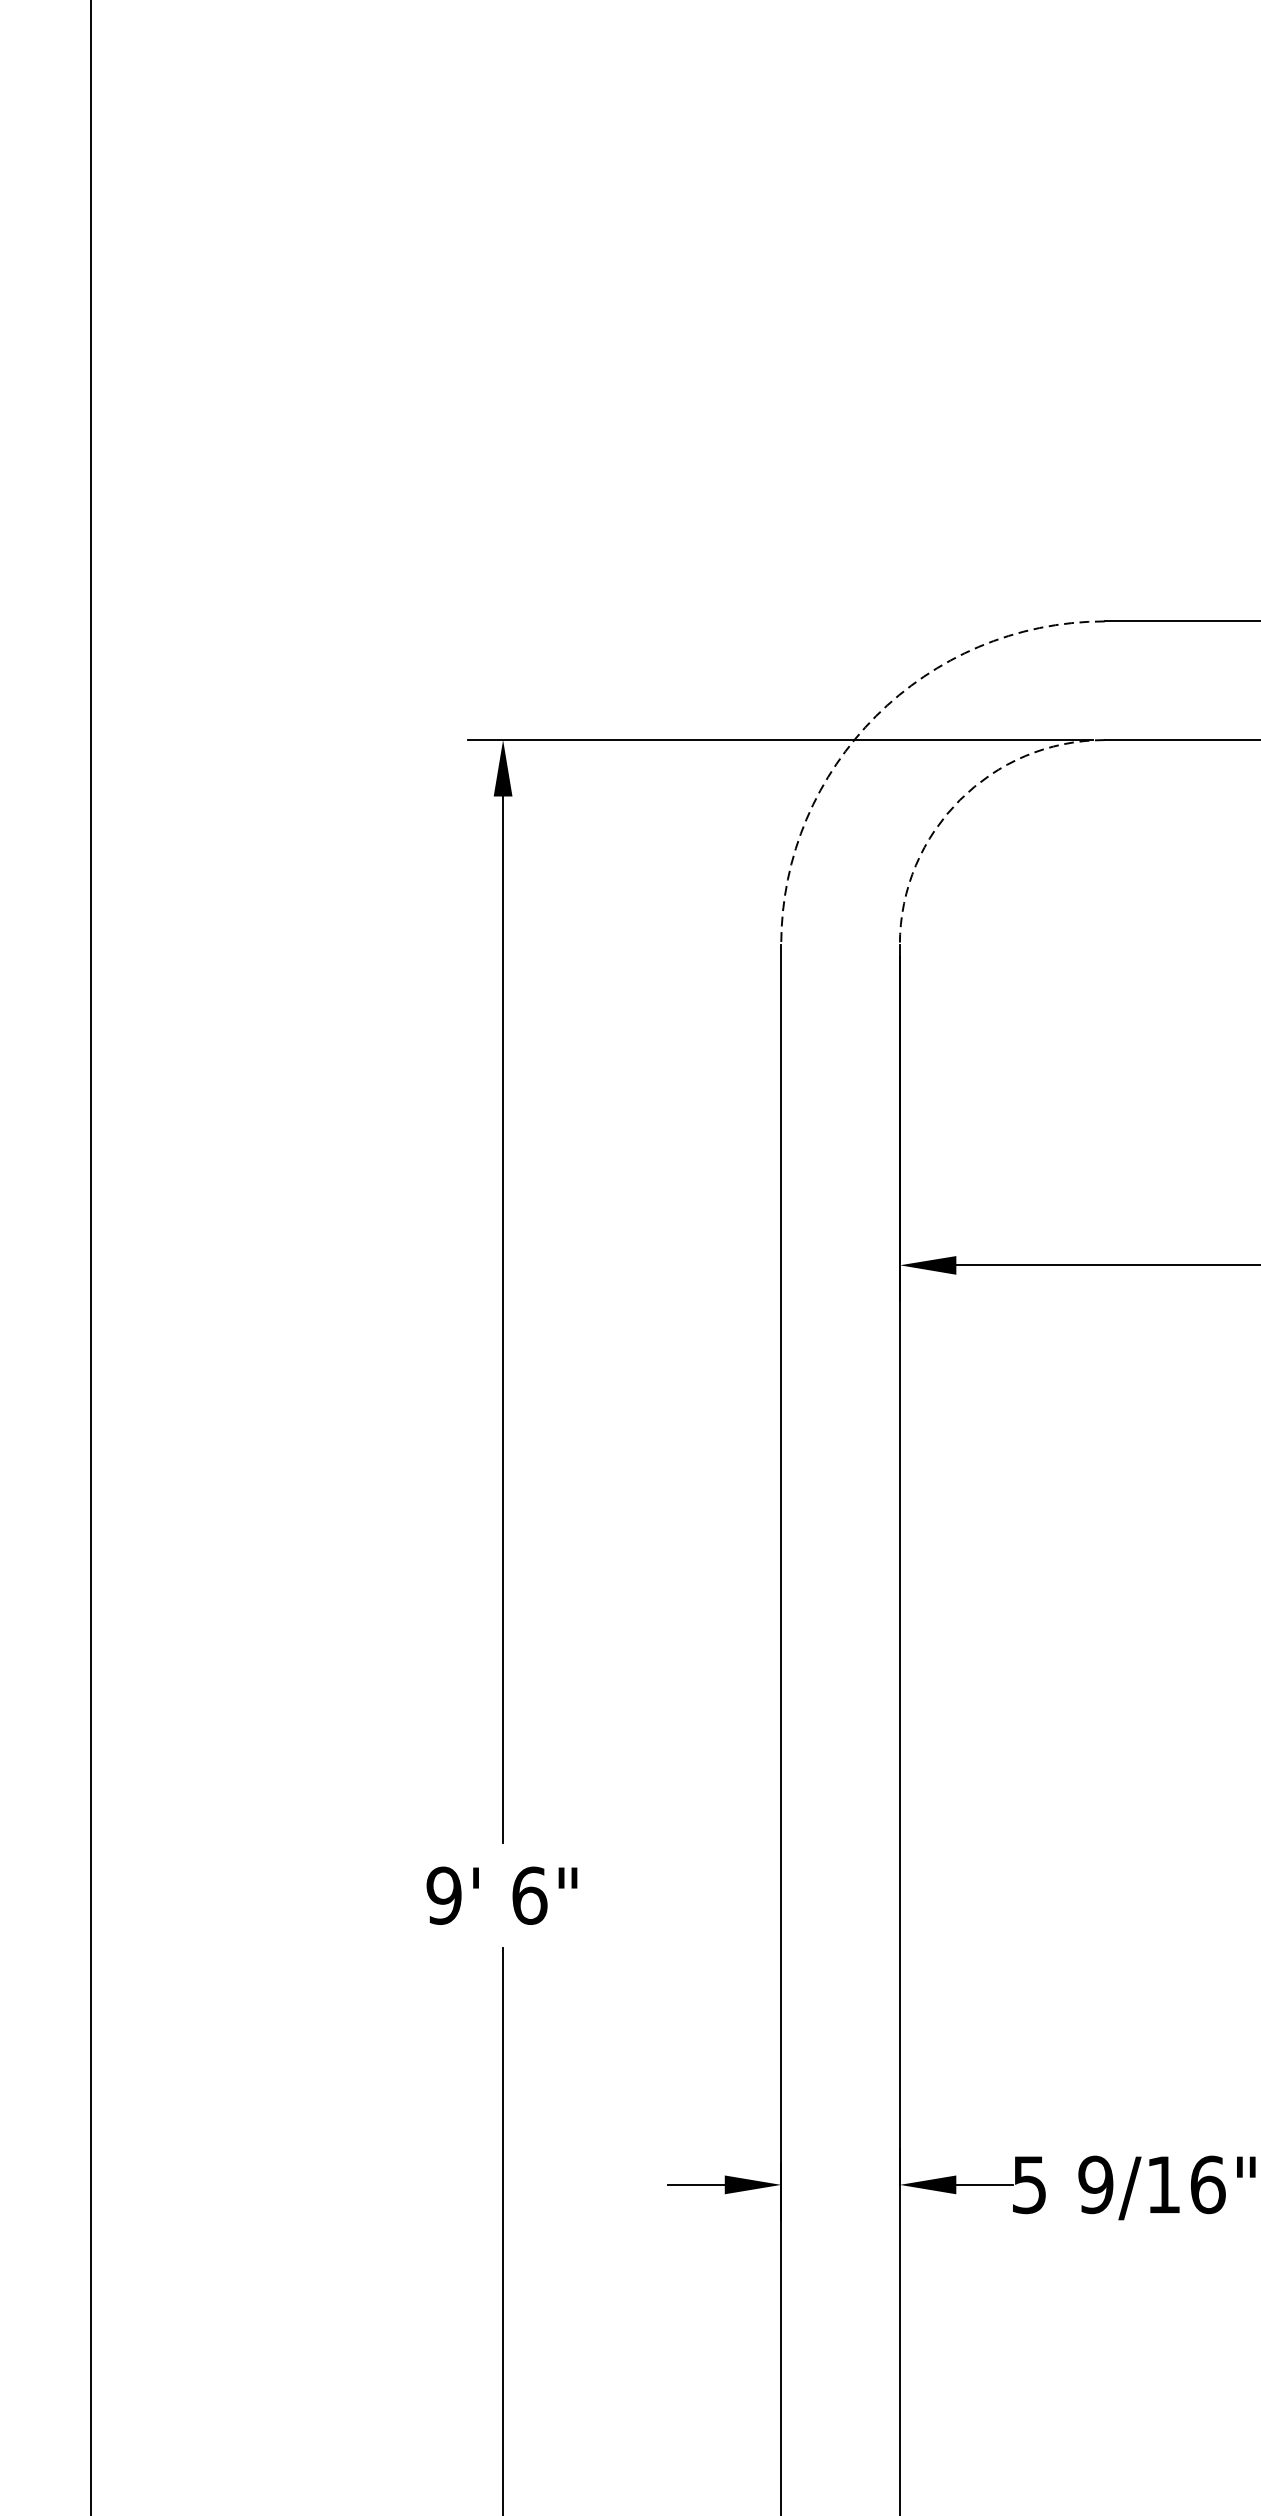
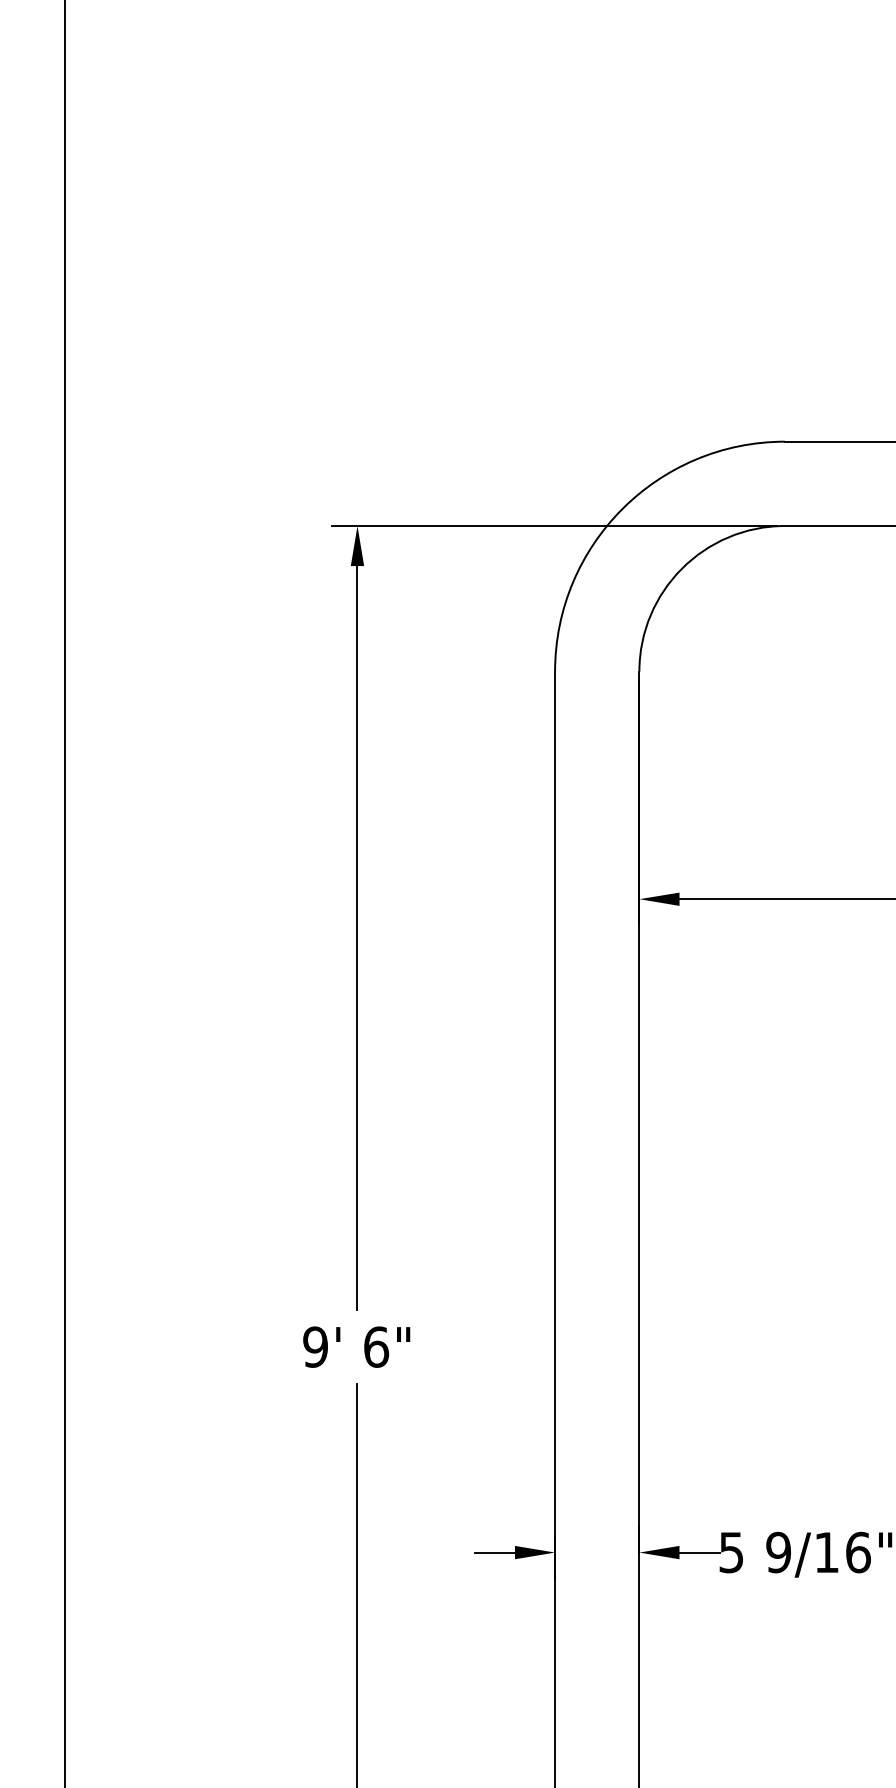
arc: (876, 716) -> (622, 509), dashed -> solid
arc: (960, 799) -> (682, 568), dashed -> solid

